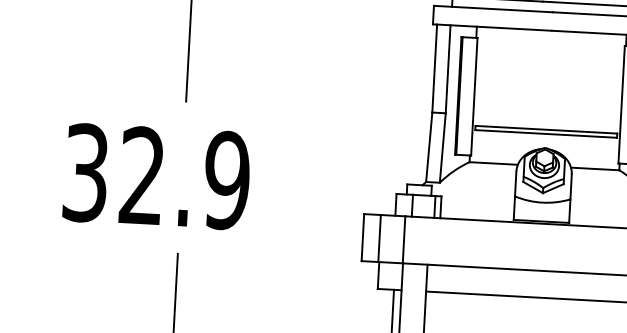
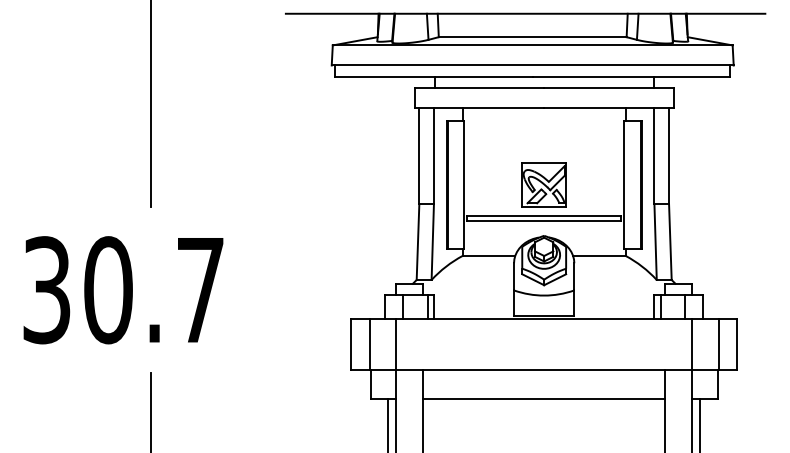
part: (547, 100) -> (543, 184), added
text: (184, 178) -> (154, 290), 32.9 -> 30.7

